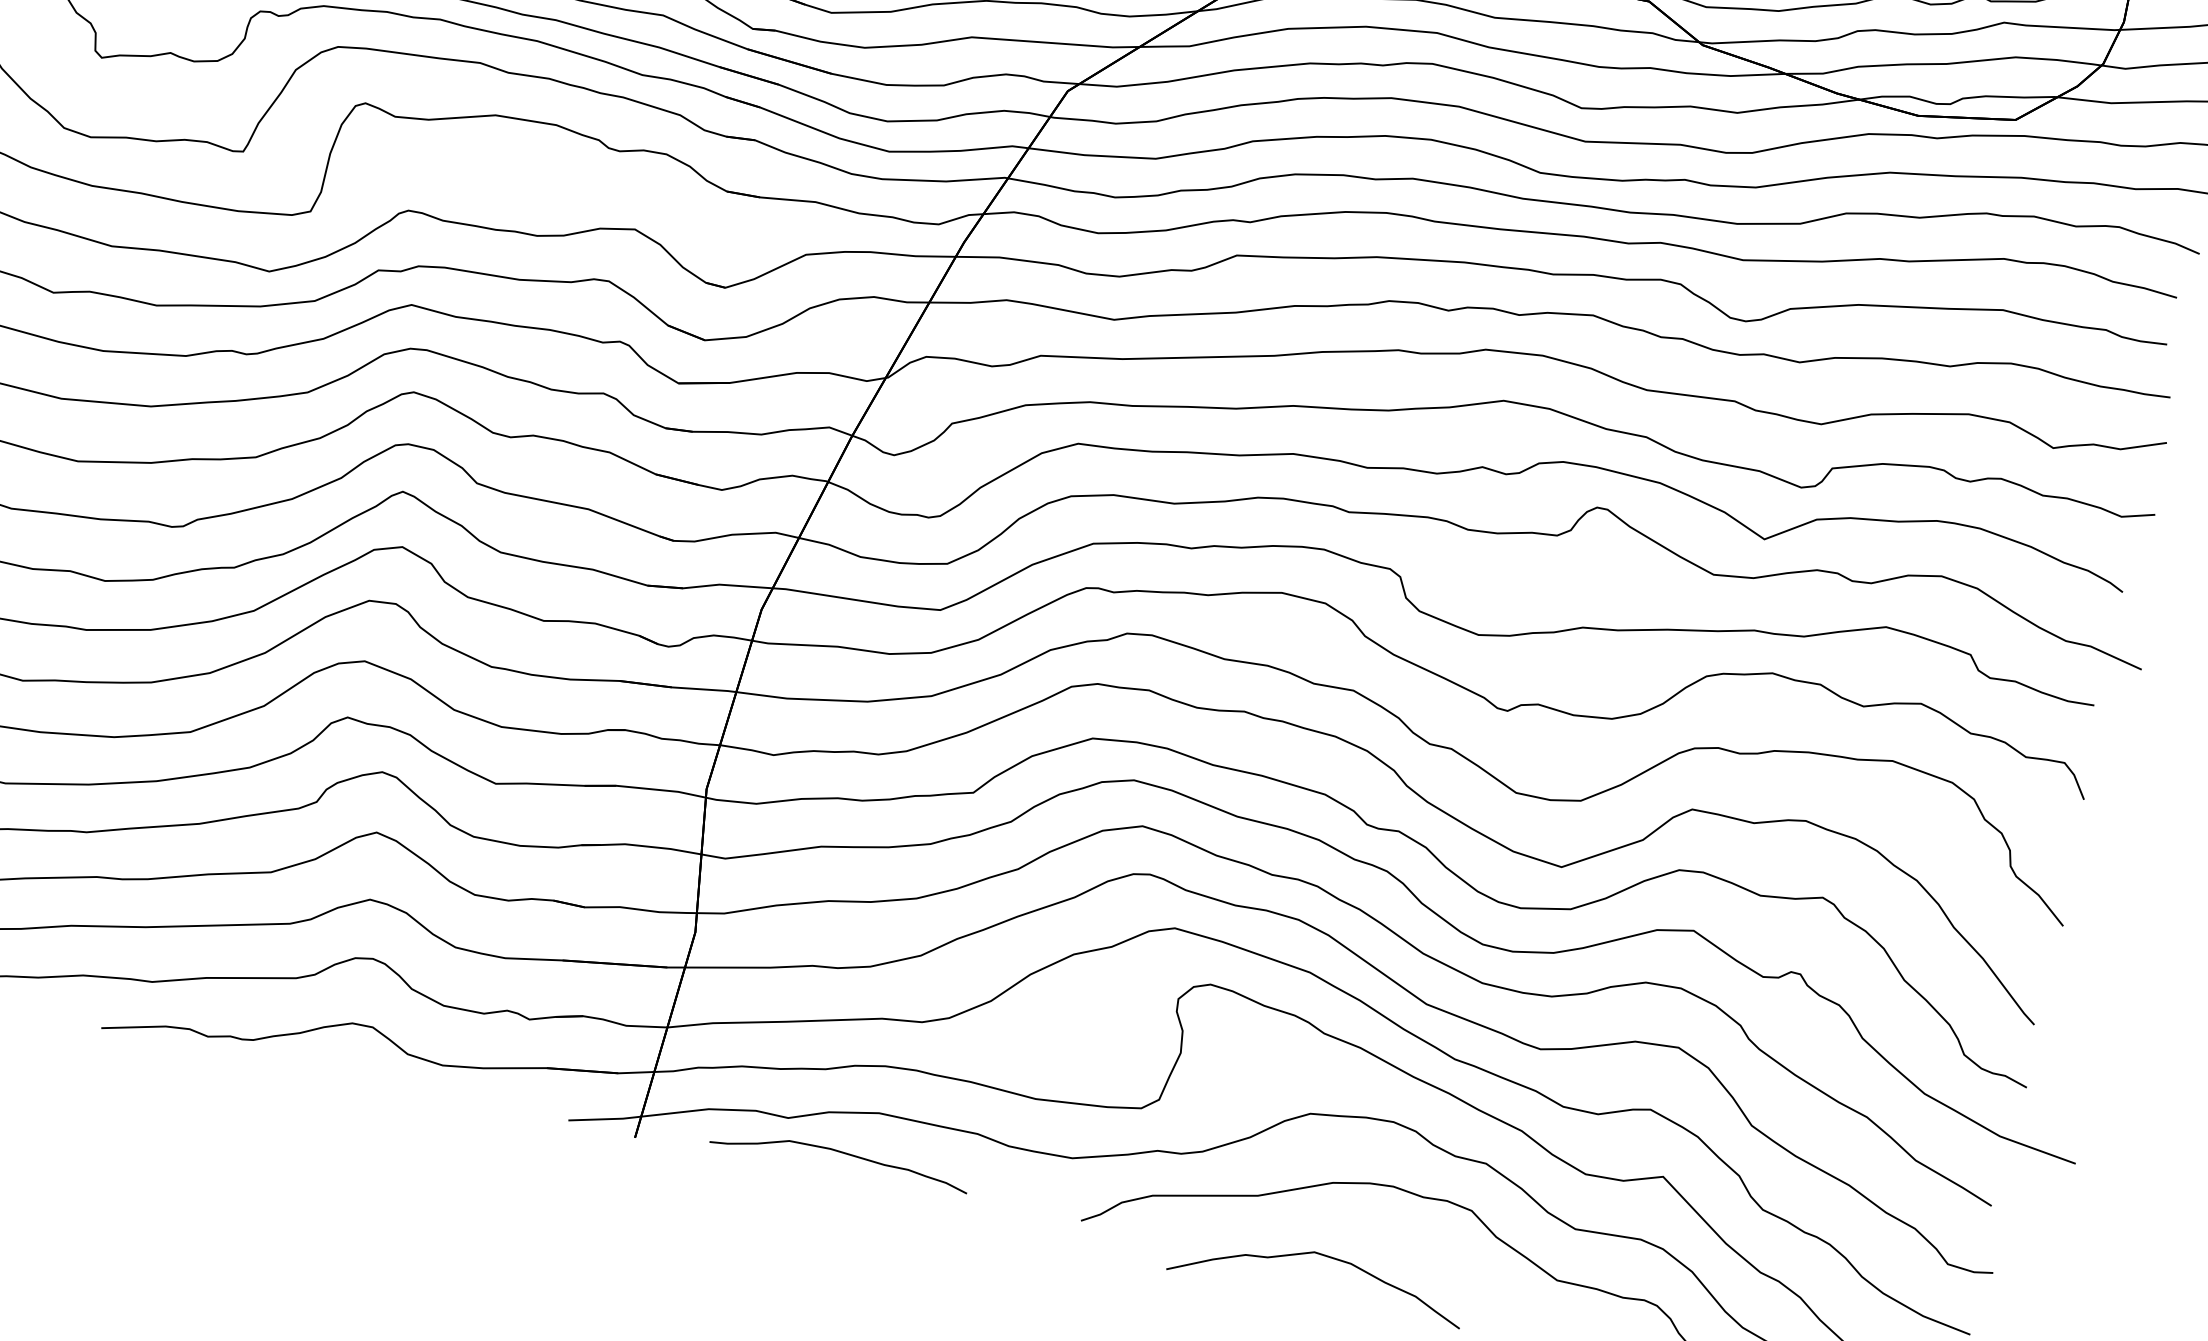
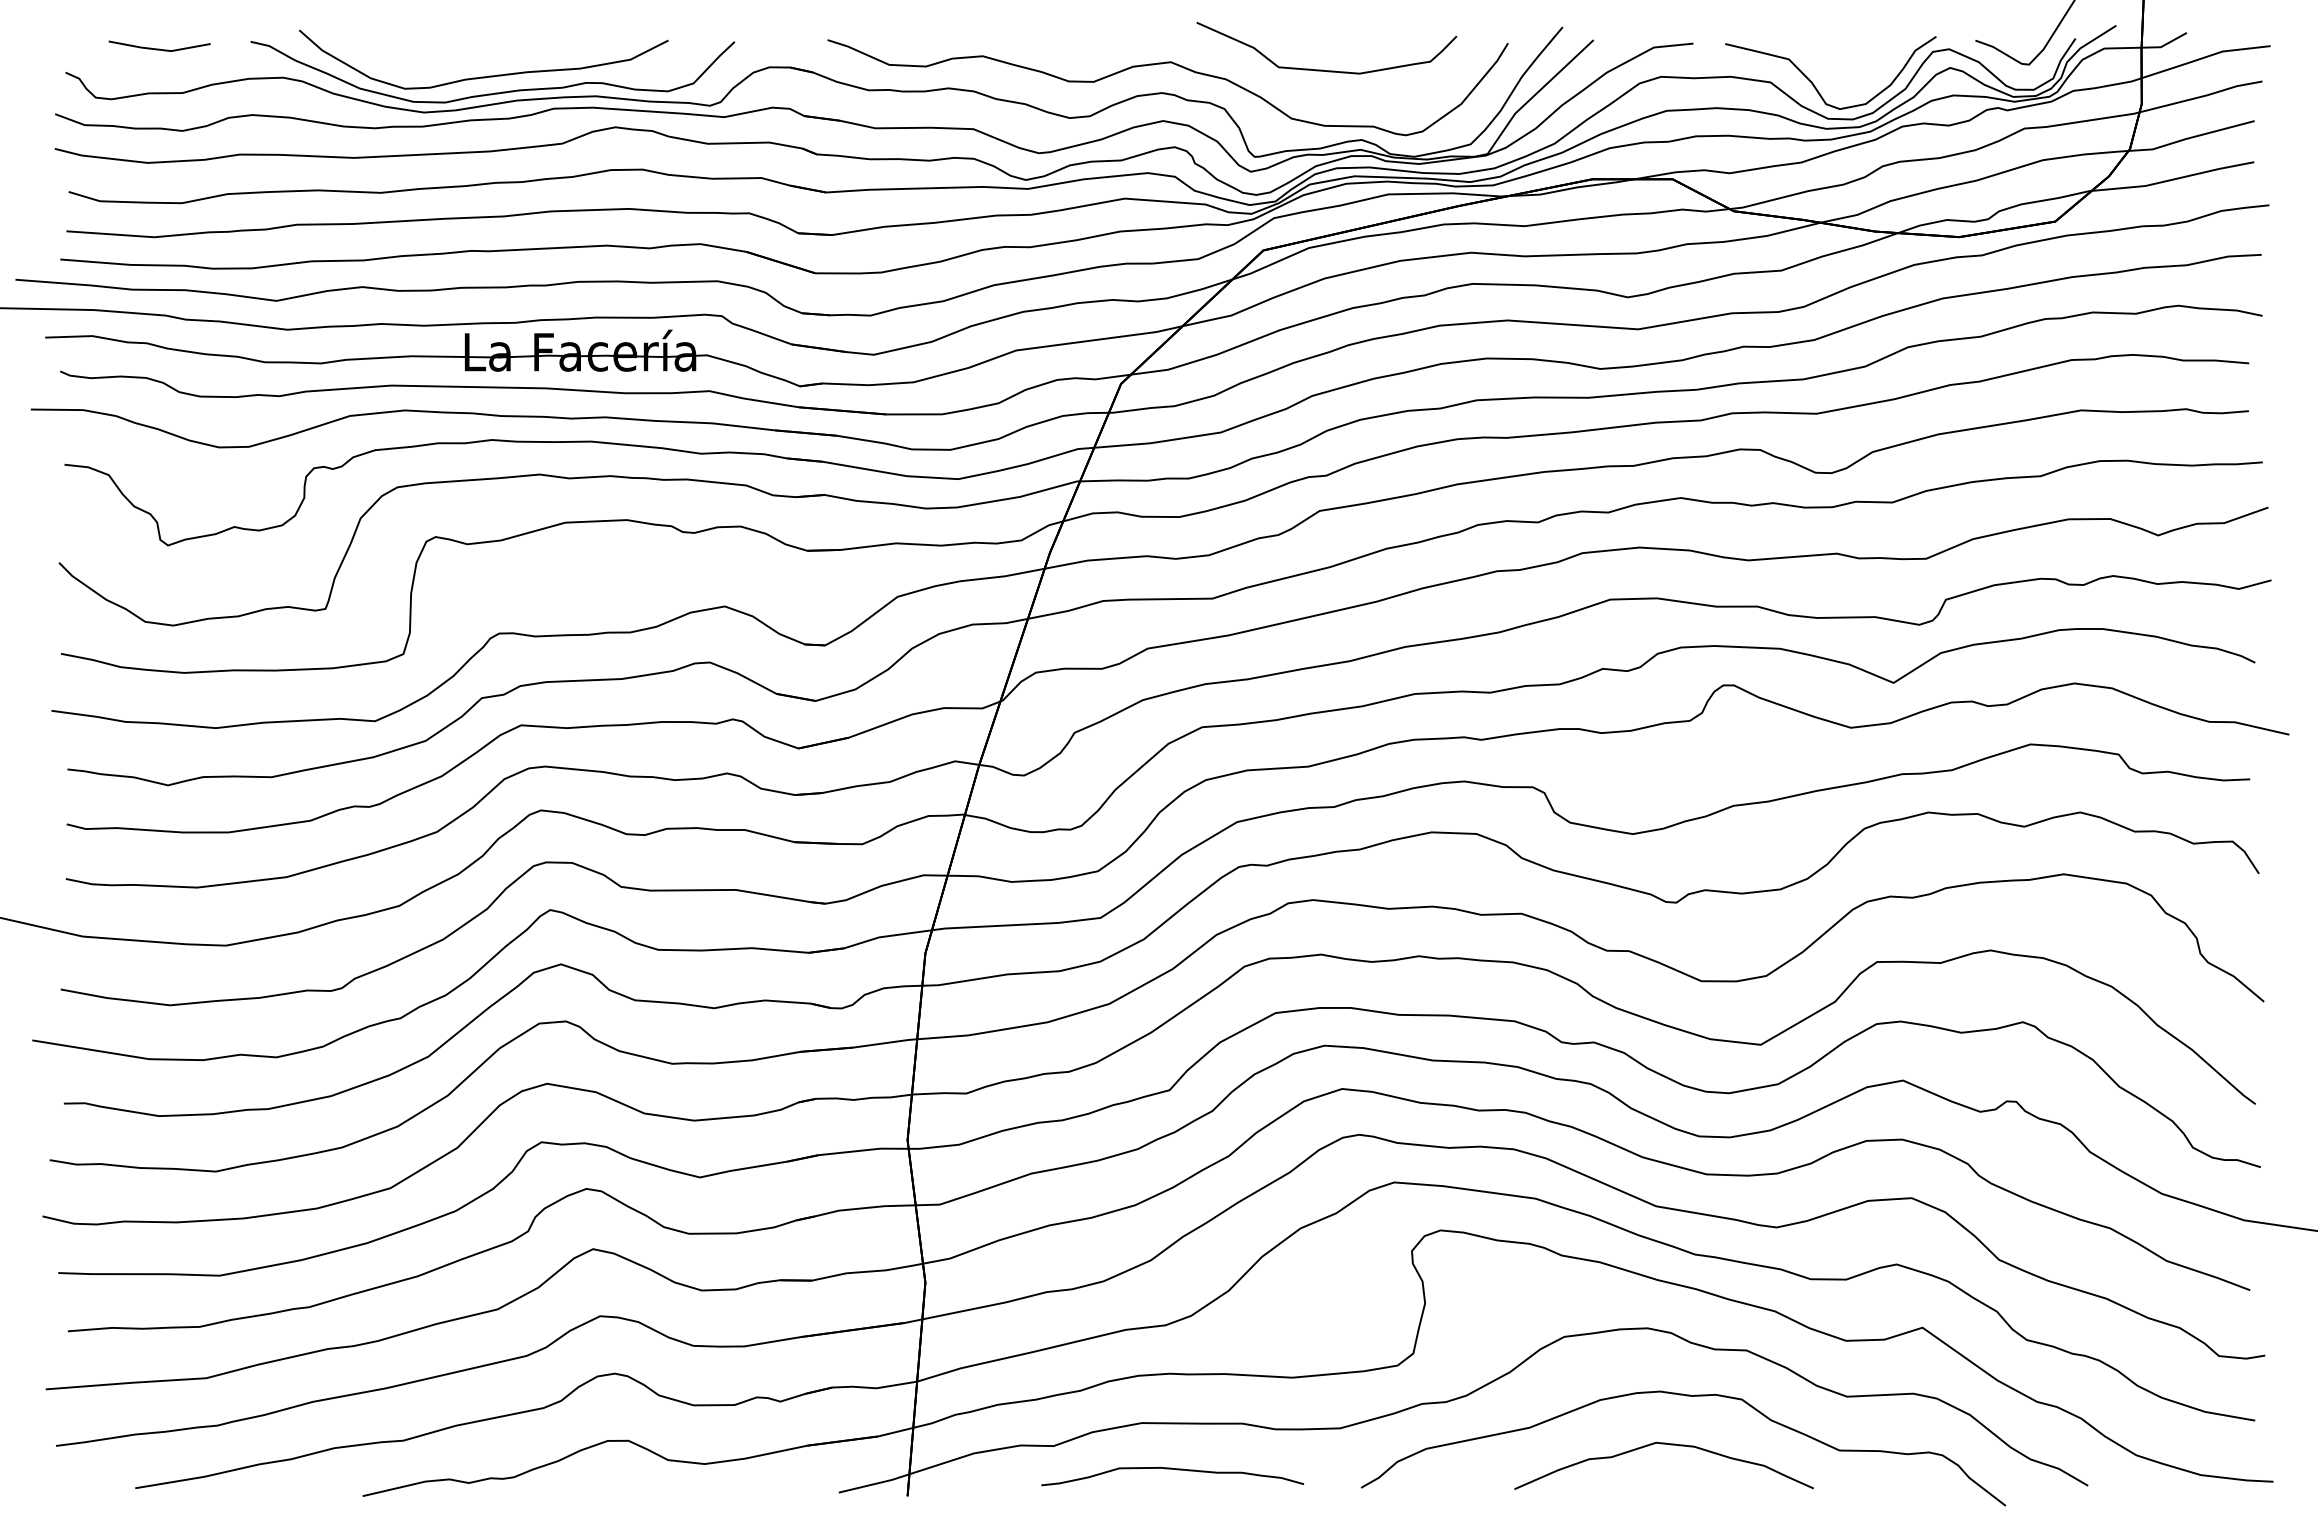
curve: (841, 1152) -> (1172, 1469), moved
curve: (1321, 1255) -> (1663, 1444), moved

